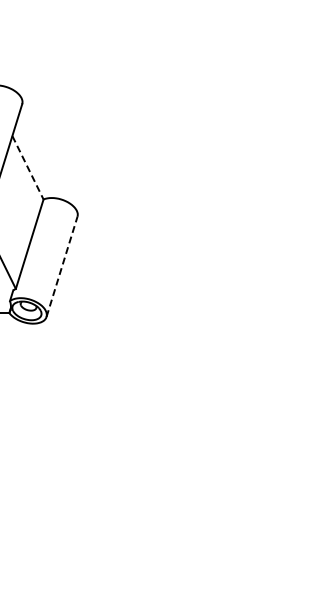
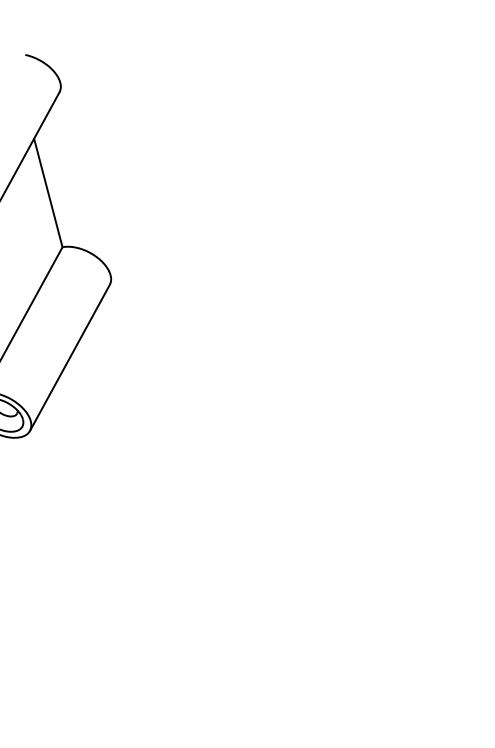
line: (28, 168) -> (48, 194), dashed -> solid
line: (62, 266) -> (70, 357), dashed -> solid

